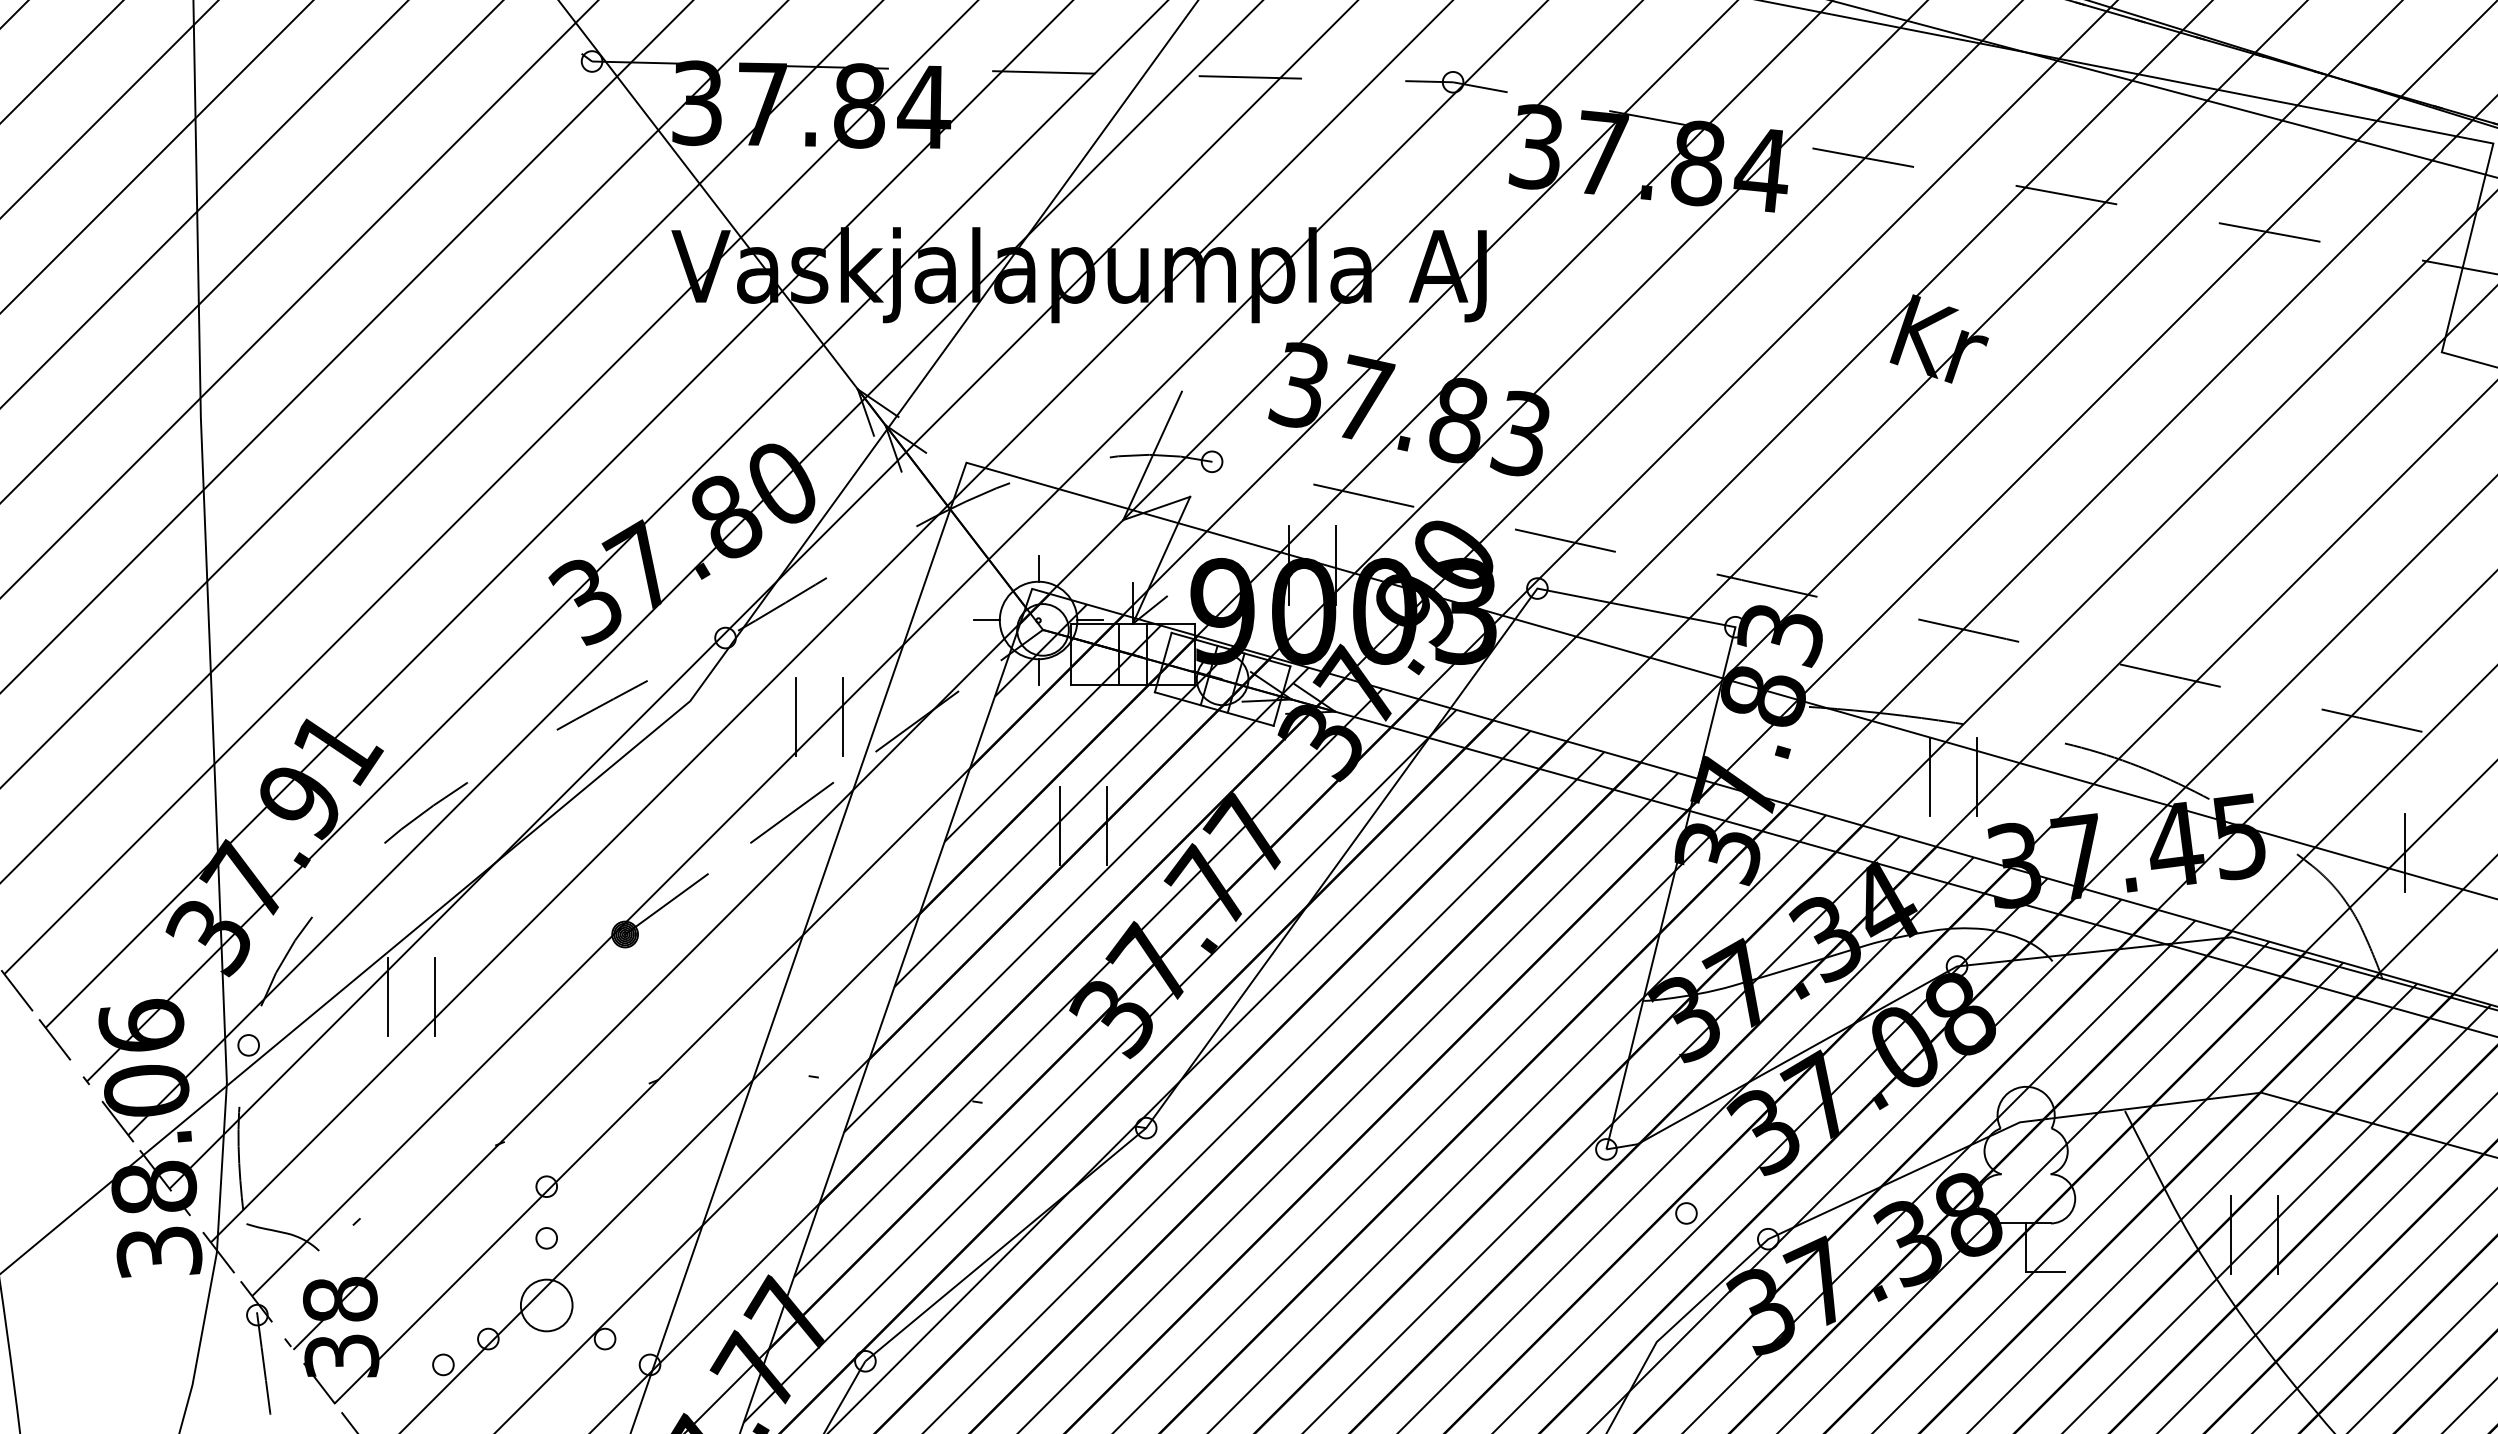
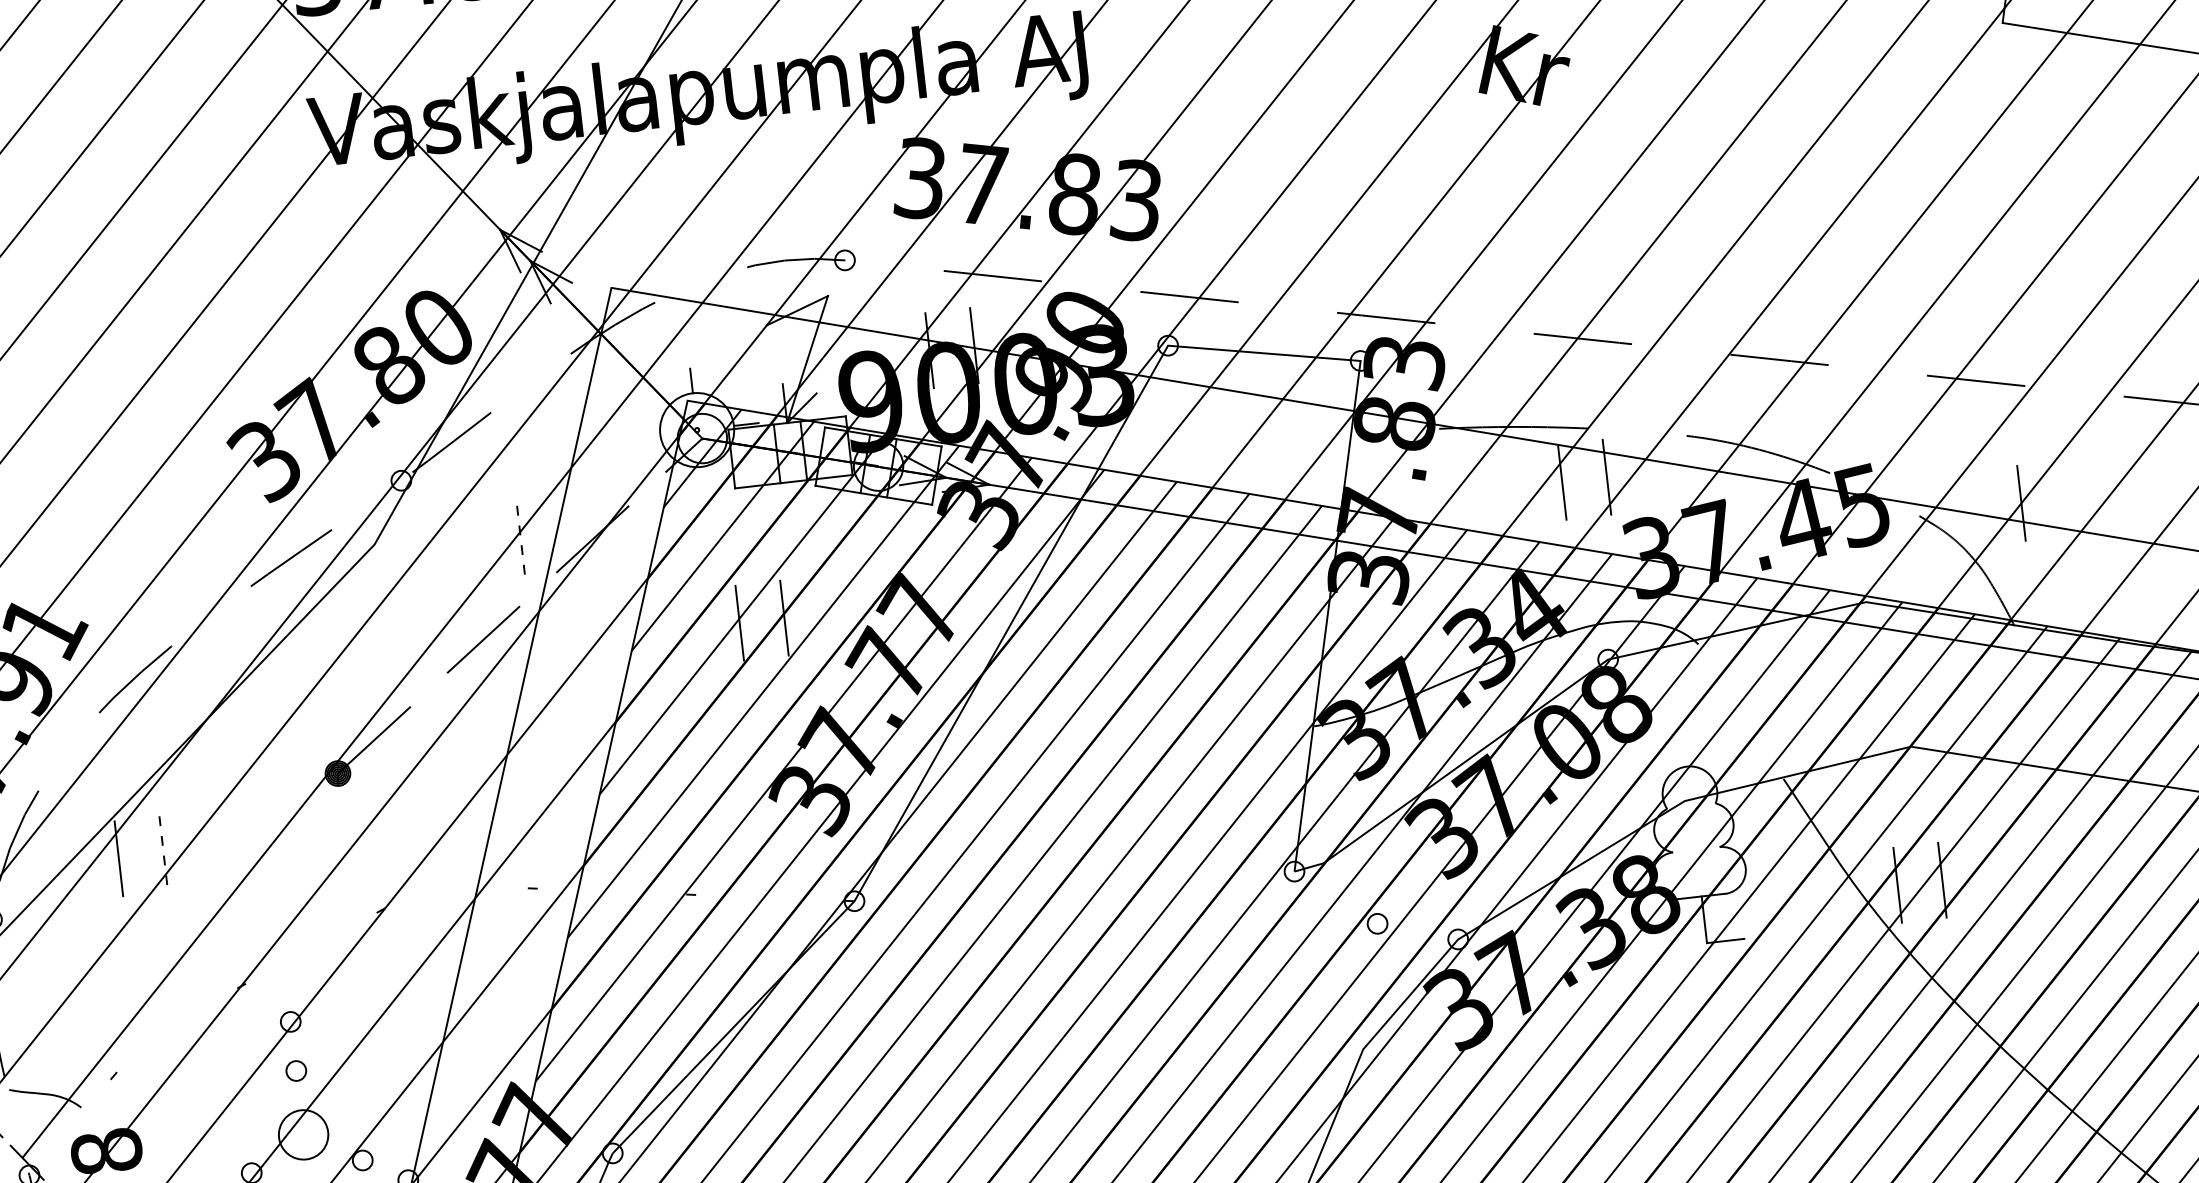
line: (1152, 455) -> (787, 260), removed
line: (986, 620) -> (647, 435), removed
line: (1038, 672) -> (702, 479), removed
line: (795, 716) -> (476, 547), removed
line: (842, 717) -> (521, 543), solid -> dashed
line: (434, 997) -> (163, 854), solid -> dashed

